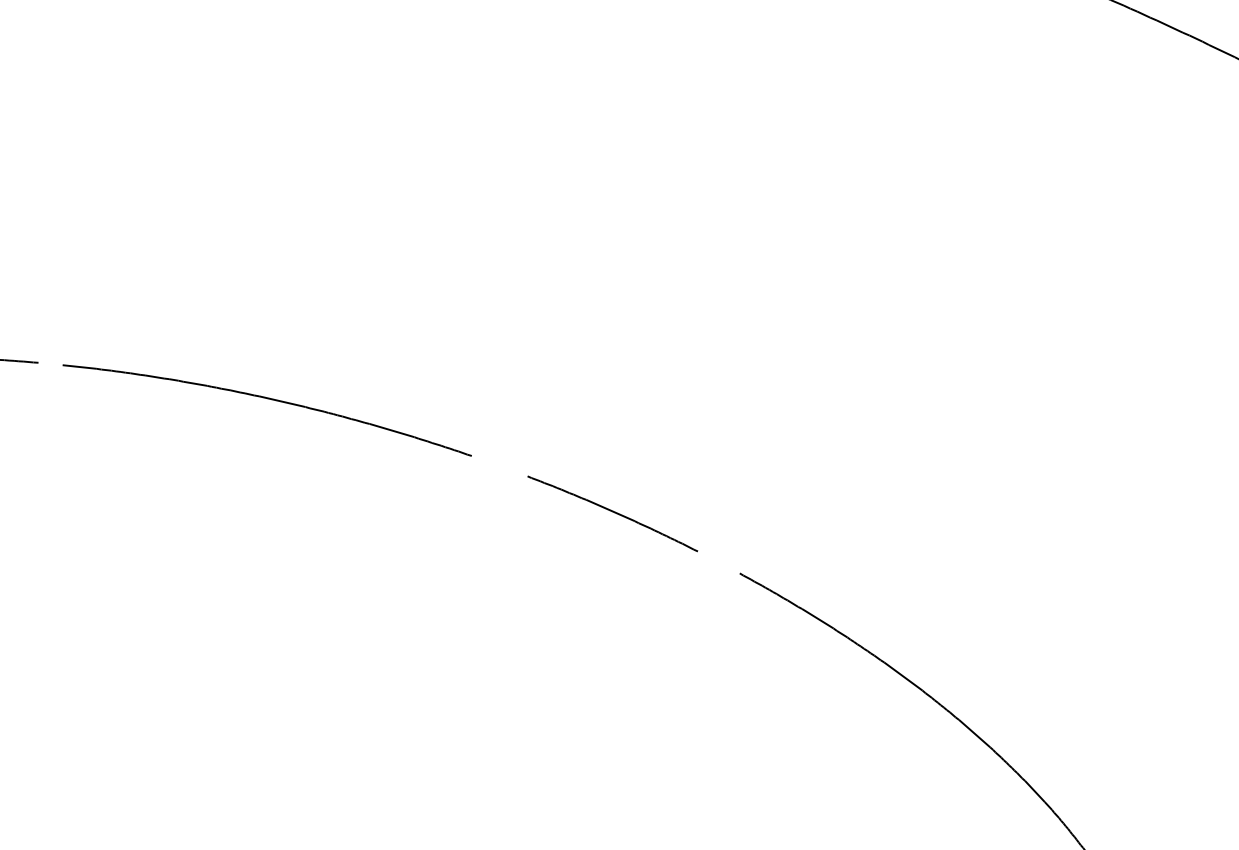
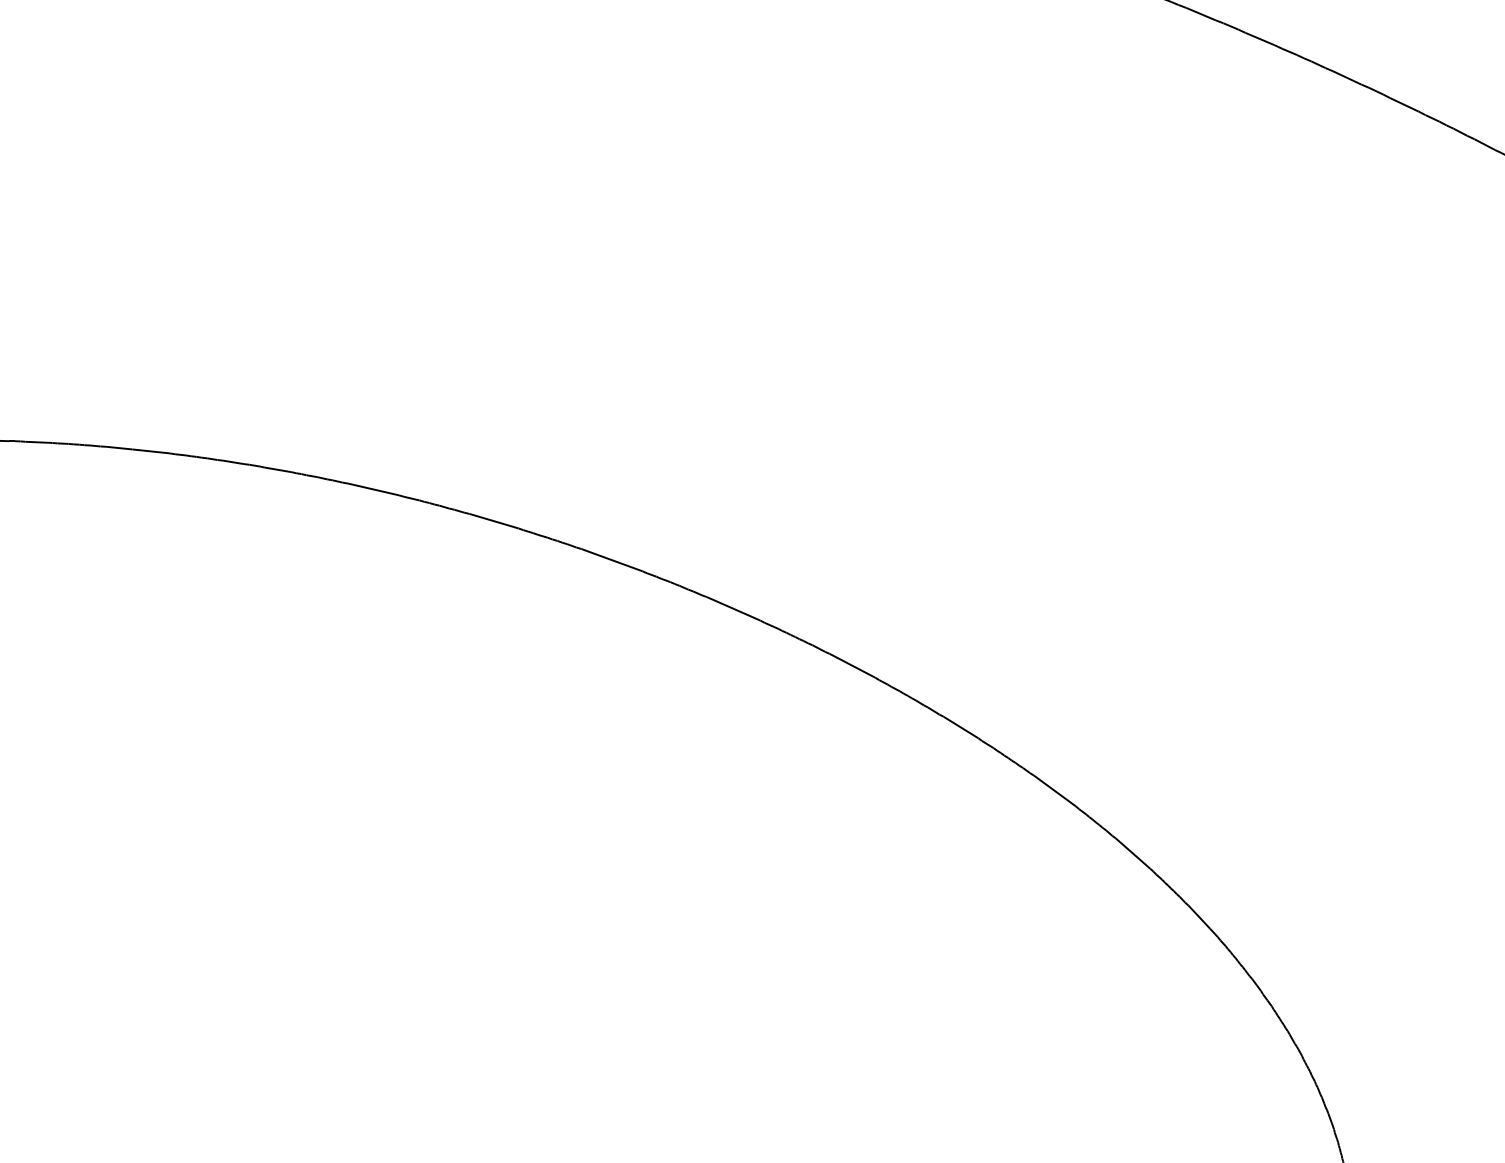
line: (50, 363) -> (119, 447), added
line: (499, 466) -> (611, 560), added
line: (718, 562) -> (852, 665), added

